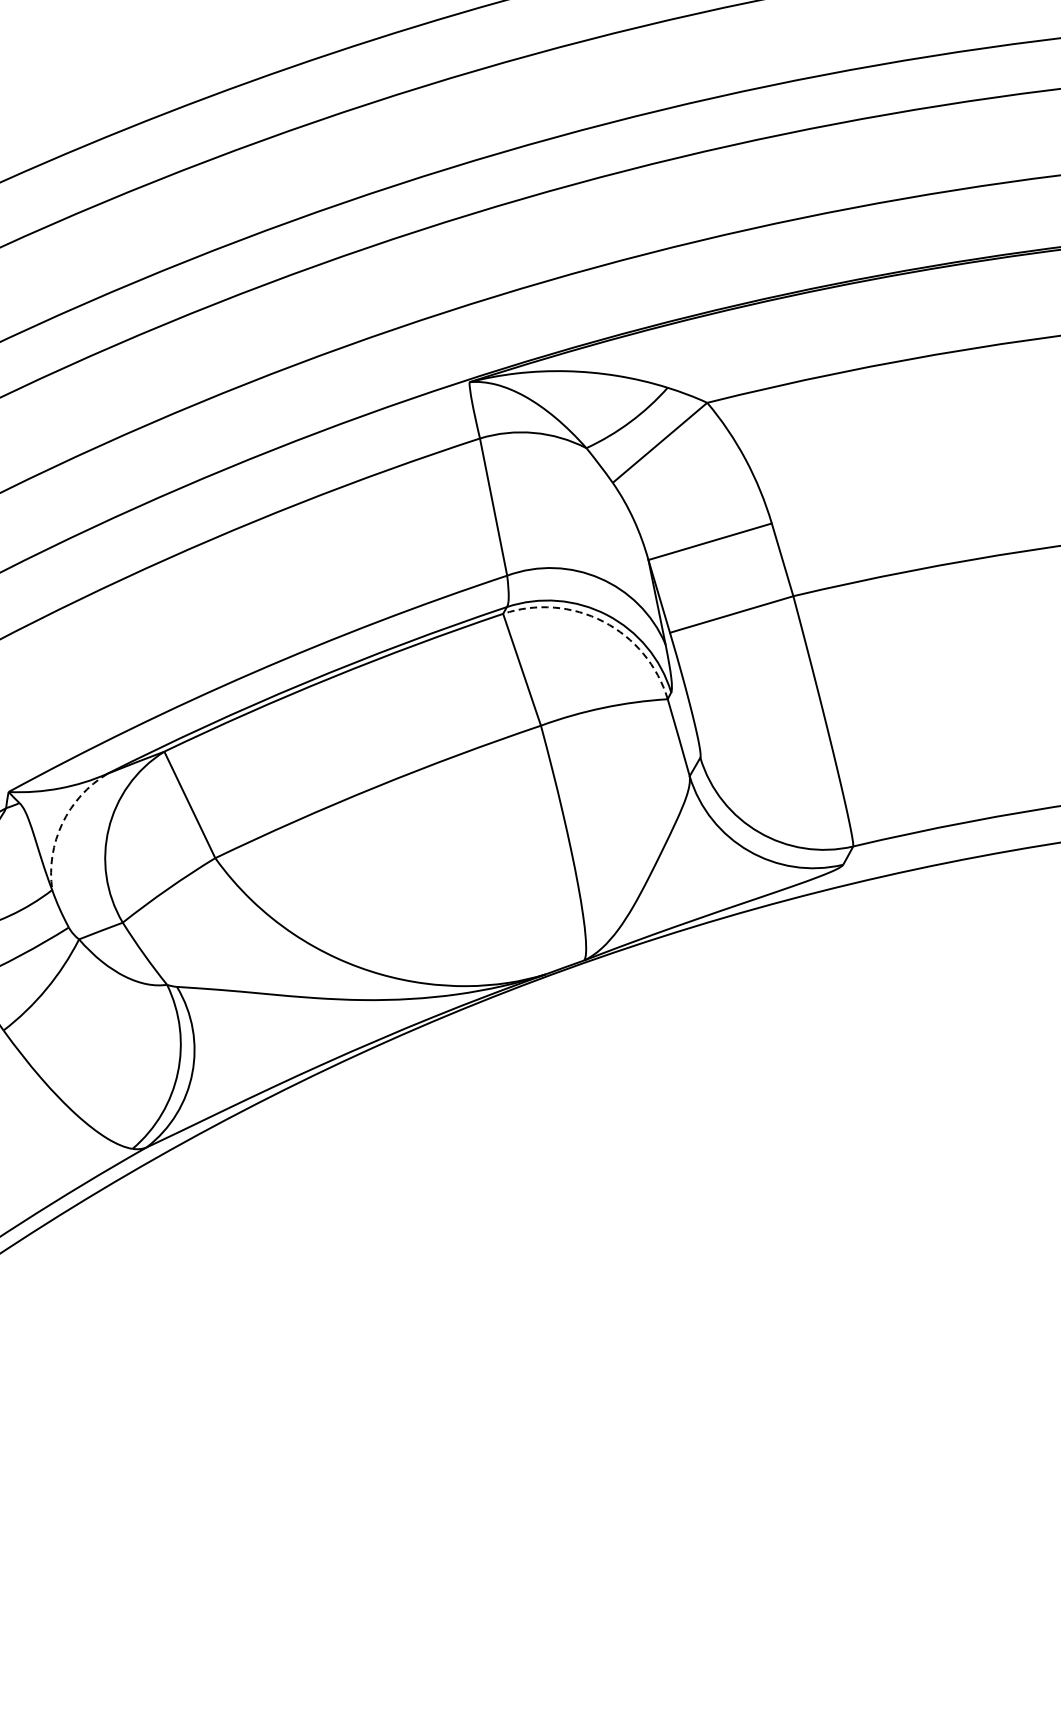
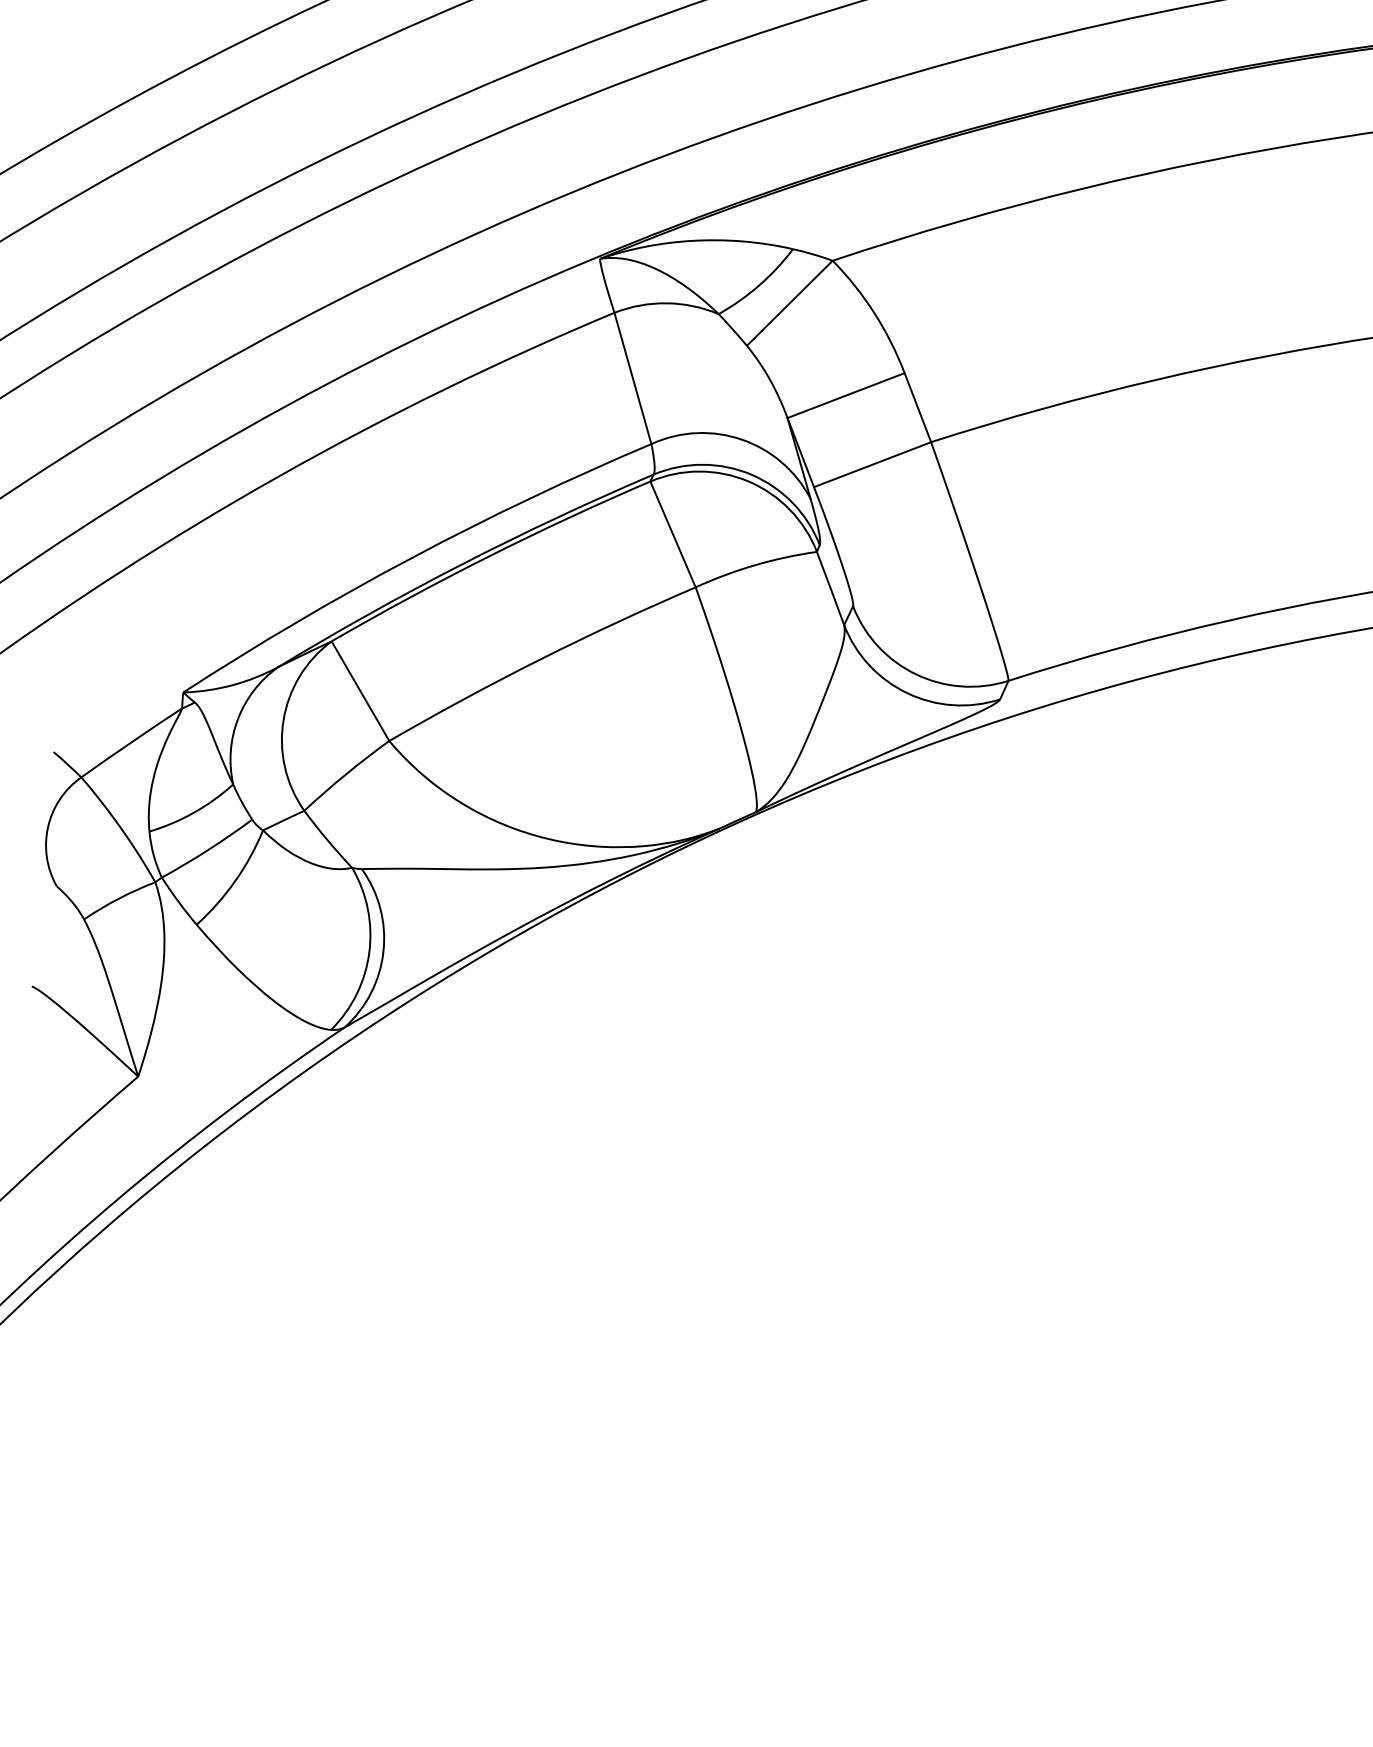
arc: (603, 621) -> (748, 481), dashed -> solid
arc: (61, 823) -> (237, 719), dashed -> solid

